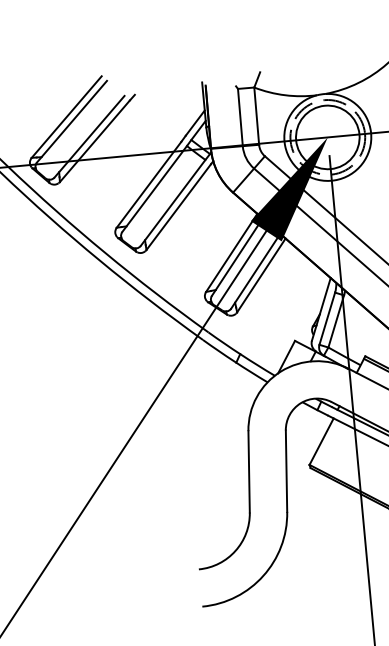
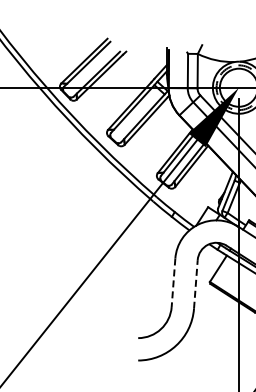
line: (285, 469) -> (195, 283), solid -> dashed
line: (249, 473) -> (173, 283), solid -> dashed

